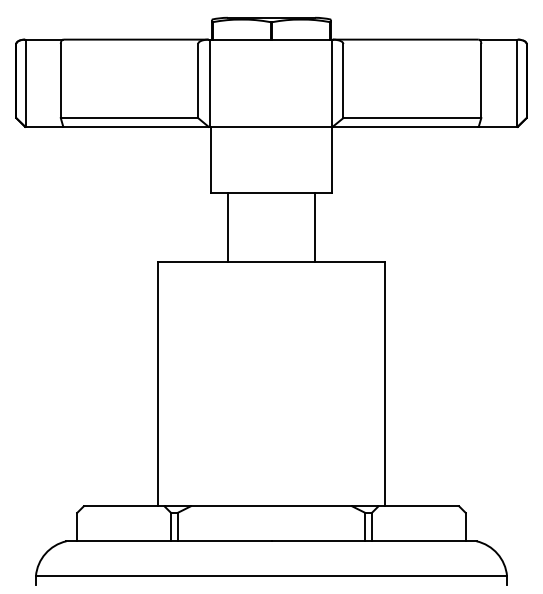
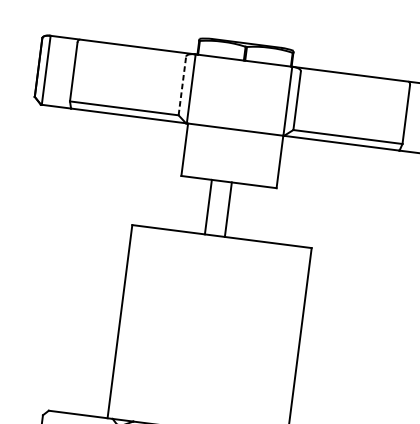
line: (198, 80) -> (182, 85), solid -> dashed
line: (227, 227) -> (208, 207), moved
line: (315, 227) -> (228, 209), moved

